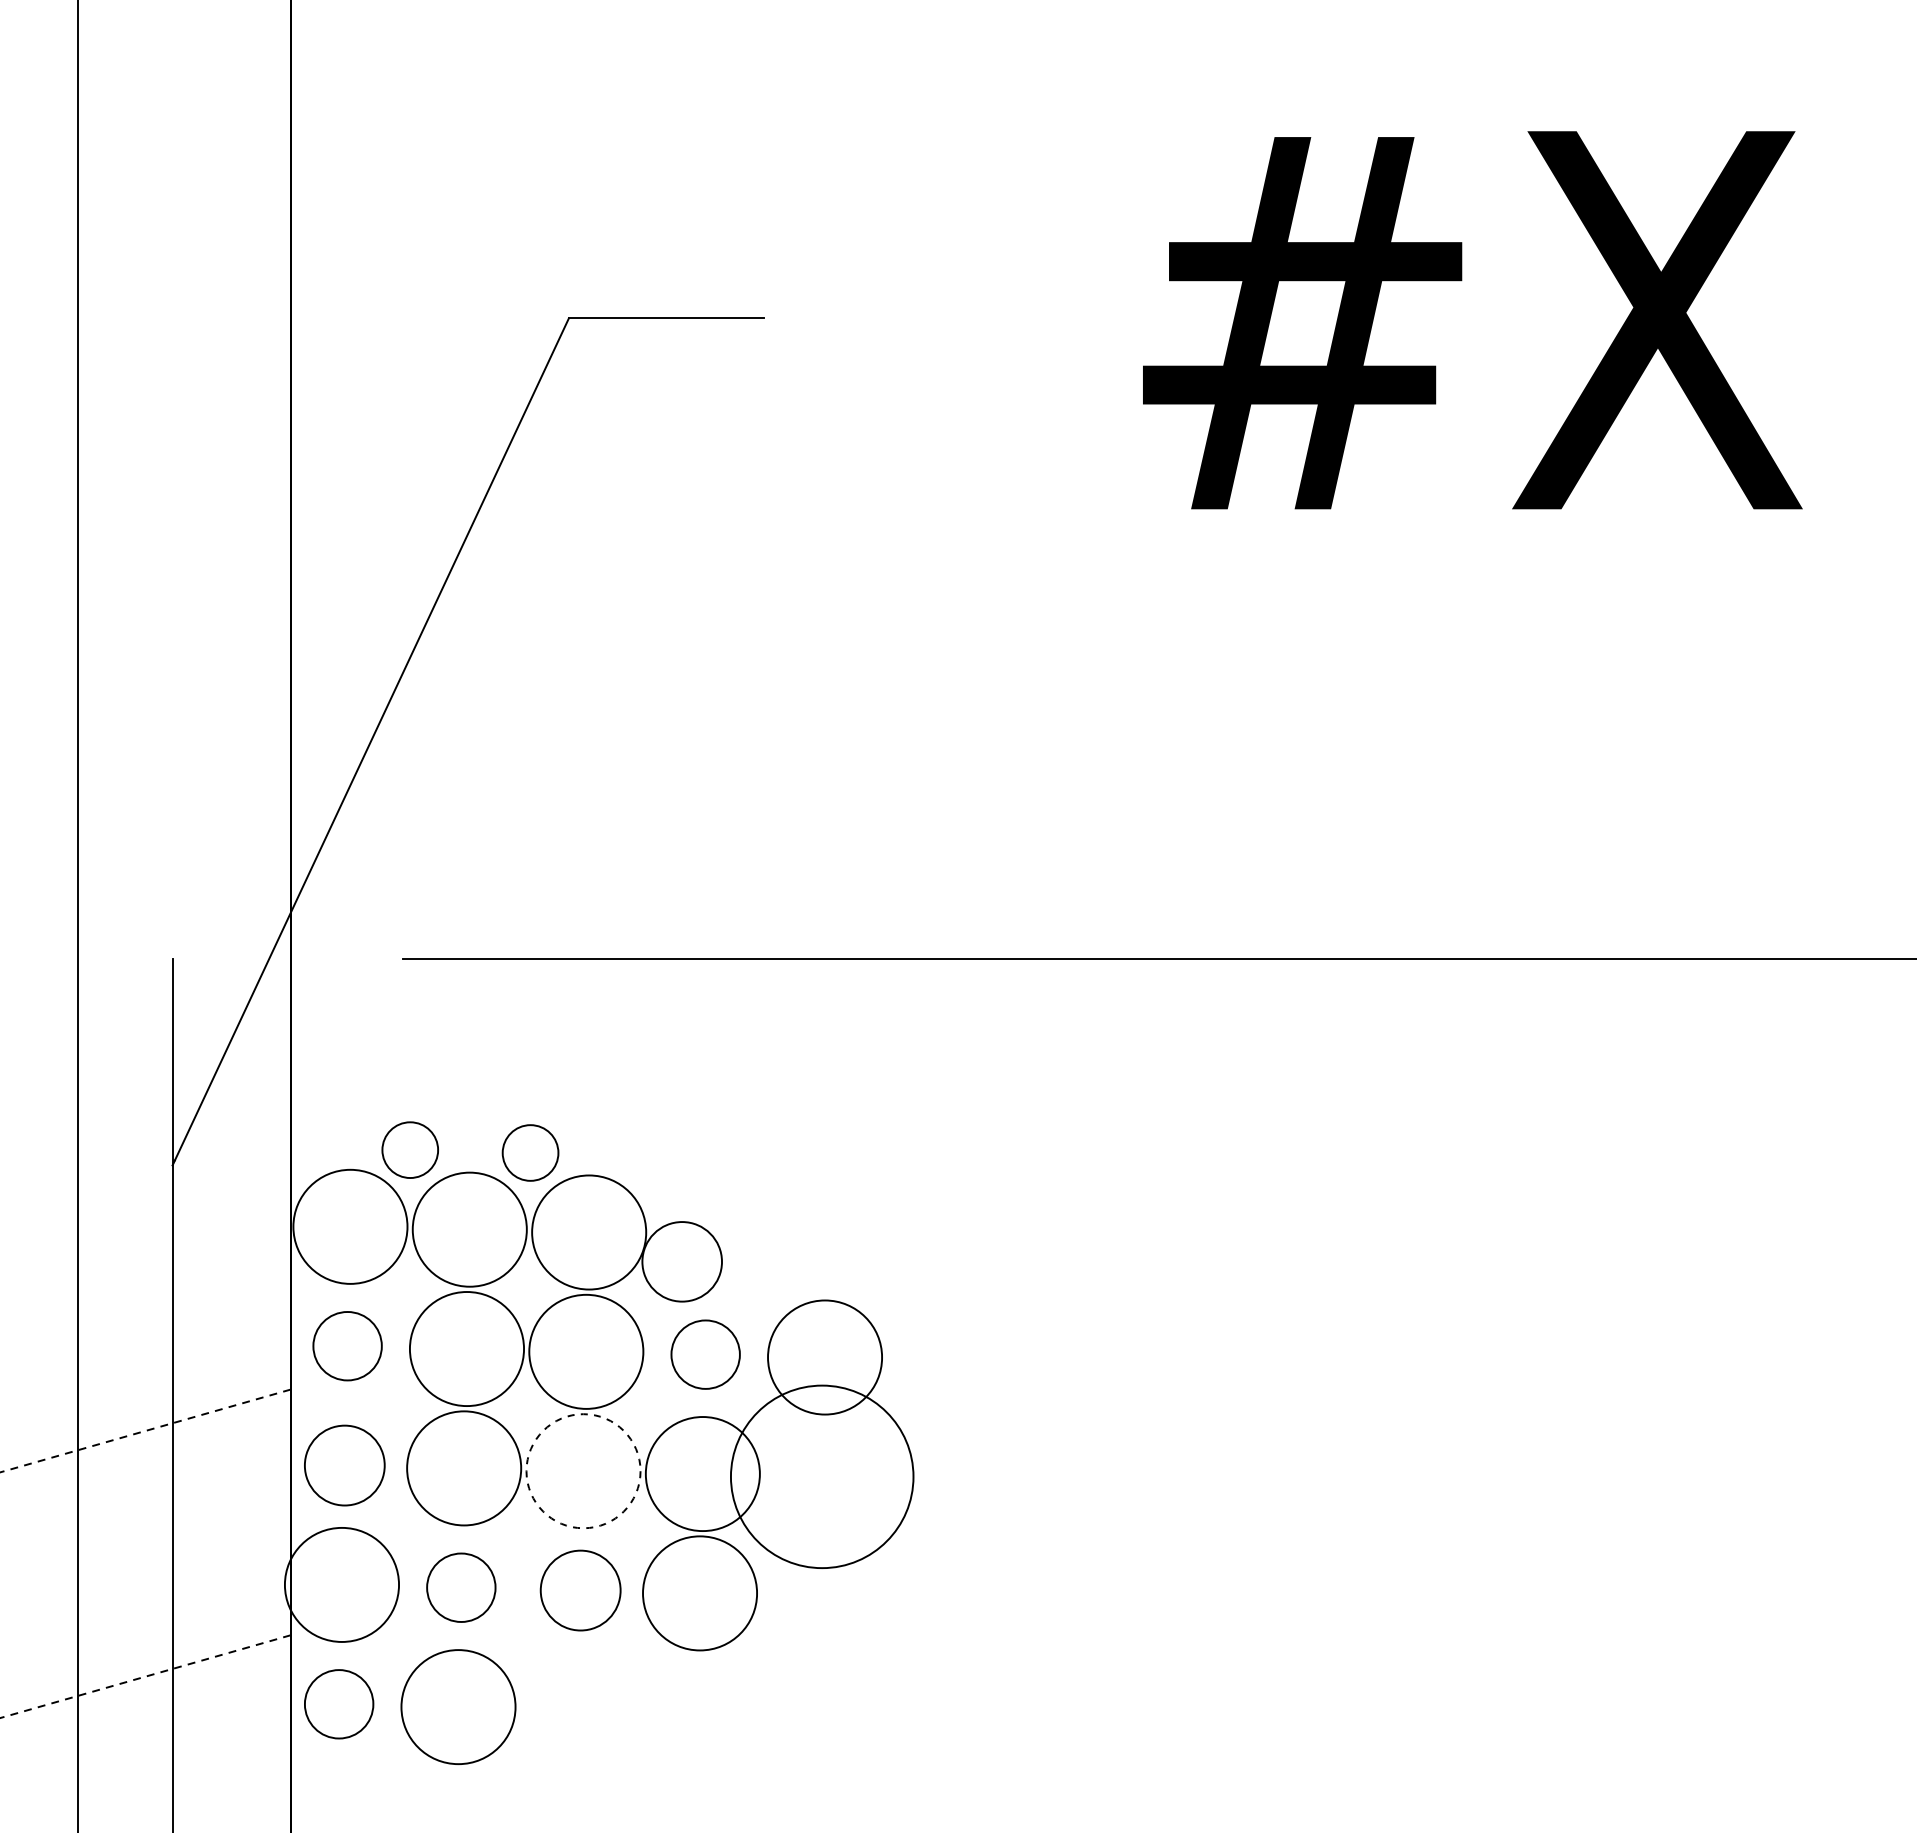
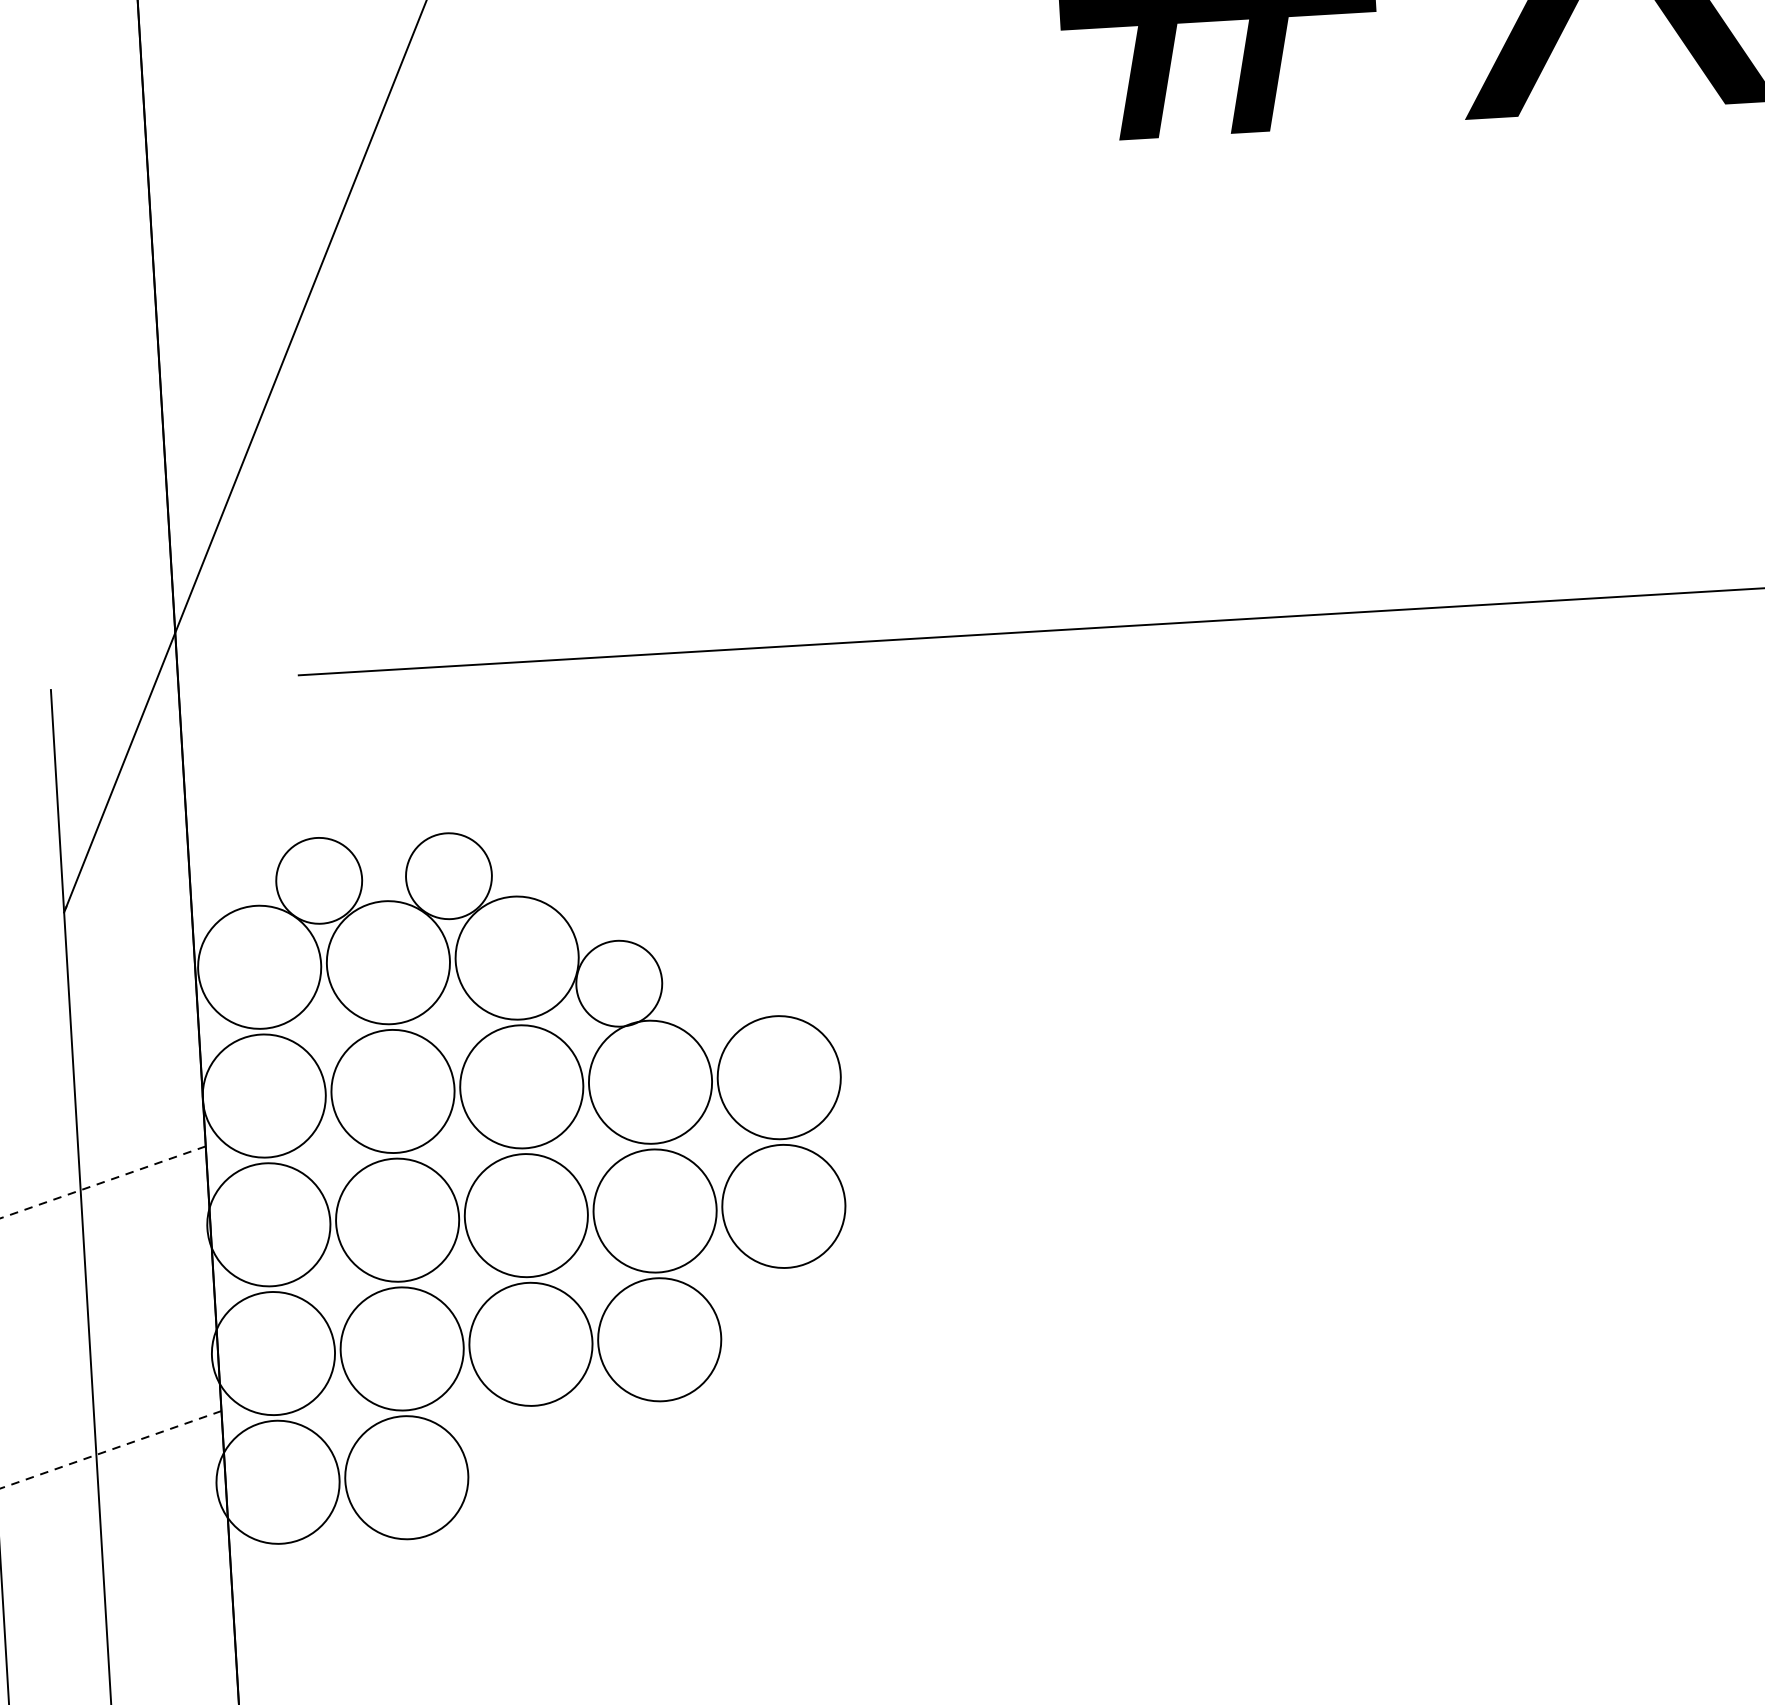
circle: (410, 1149) -> (319, 880), size x1.43
circle: (530, 1152) -> (448, 875), size x1.43
circle: (347, 1346) -> (264, 1096), size x1.67
circle: (705, 1354) -> (650, 1082), size x1.67
circle: (344, 1465) -> (268, 1224), size x1.43
circle: (583, 1471) -> (526, 1215), dashed -> solid
circle: (822, 1476) -> (784, 1206), size x0.62
circle: (461, 1587) -> (402, 1348), size x1.67
circle: (580, 1590) -> (530, 1344), size x1.43
circle: (339, 1704) -> (278, 1482), size x1.67

